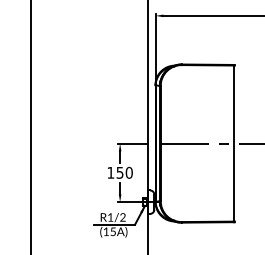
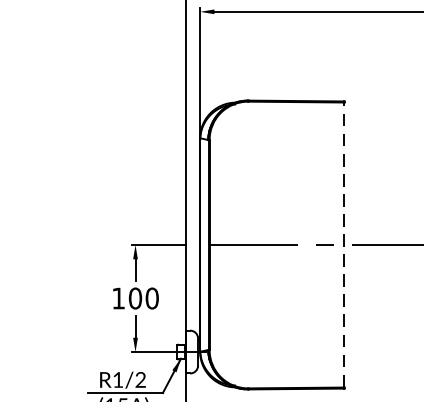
line: (234, 143) -> (344, 244), solid -> dashed
text: (119, 172) -> (134, 297), 150 -> 100

